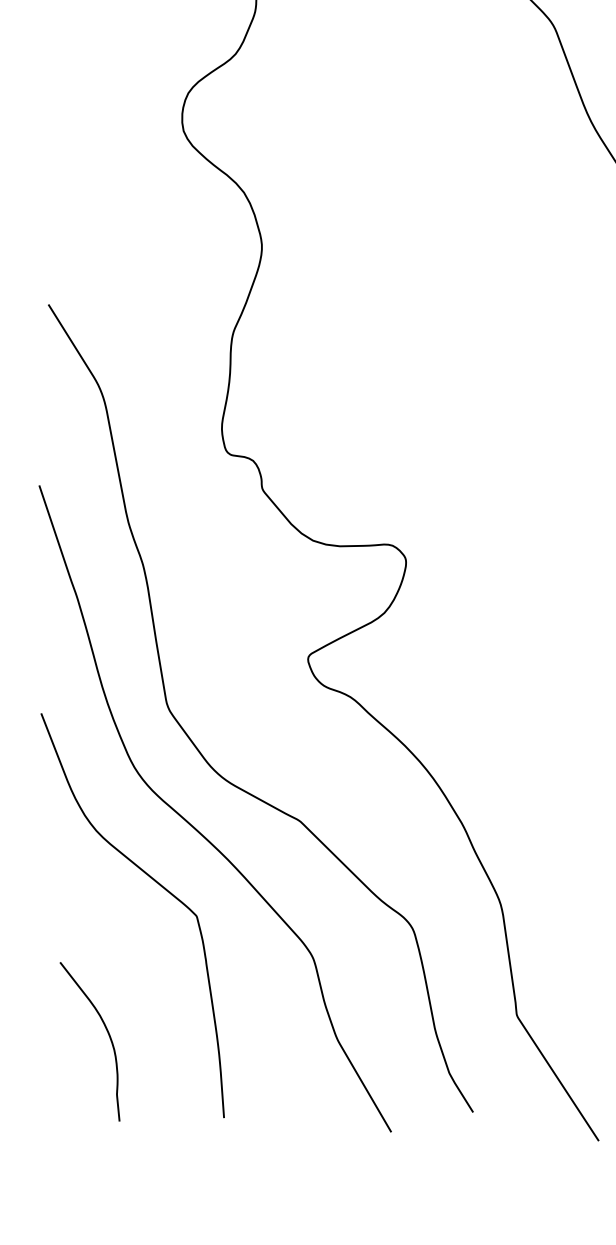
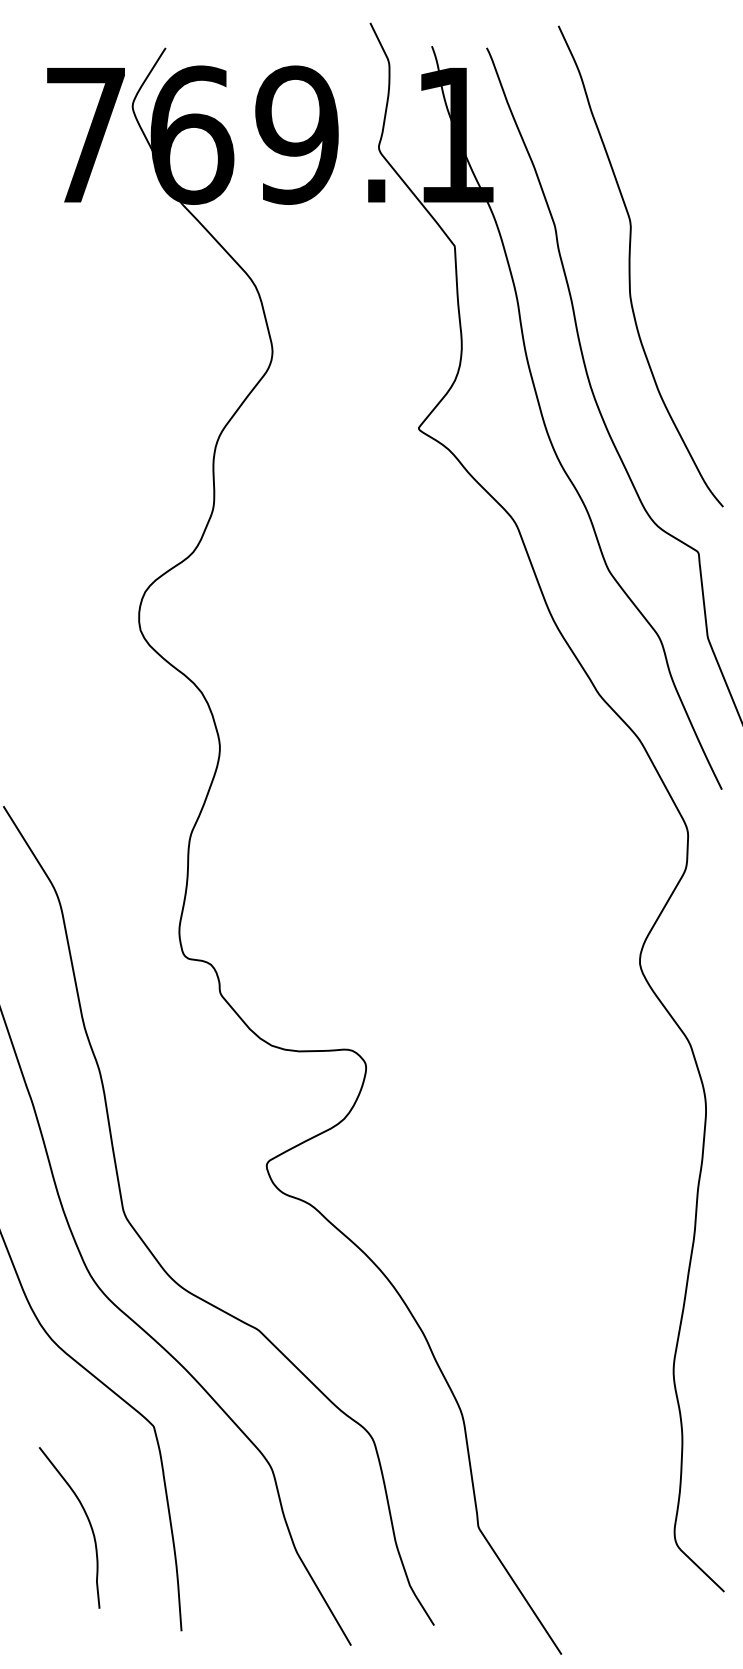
curve: (108, 1036) -> (88, 1522), moved

